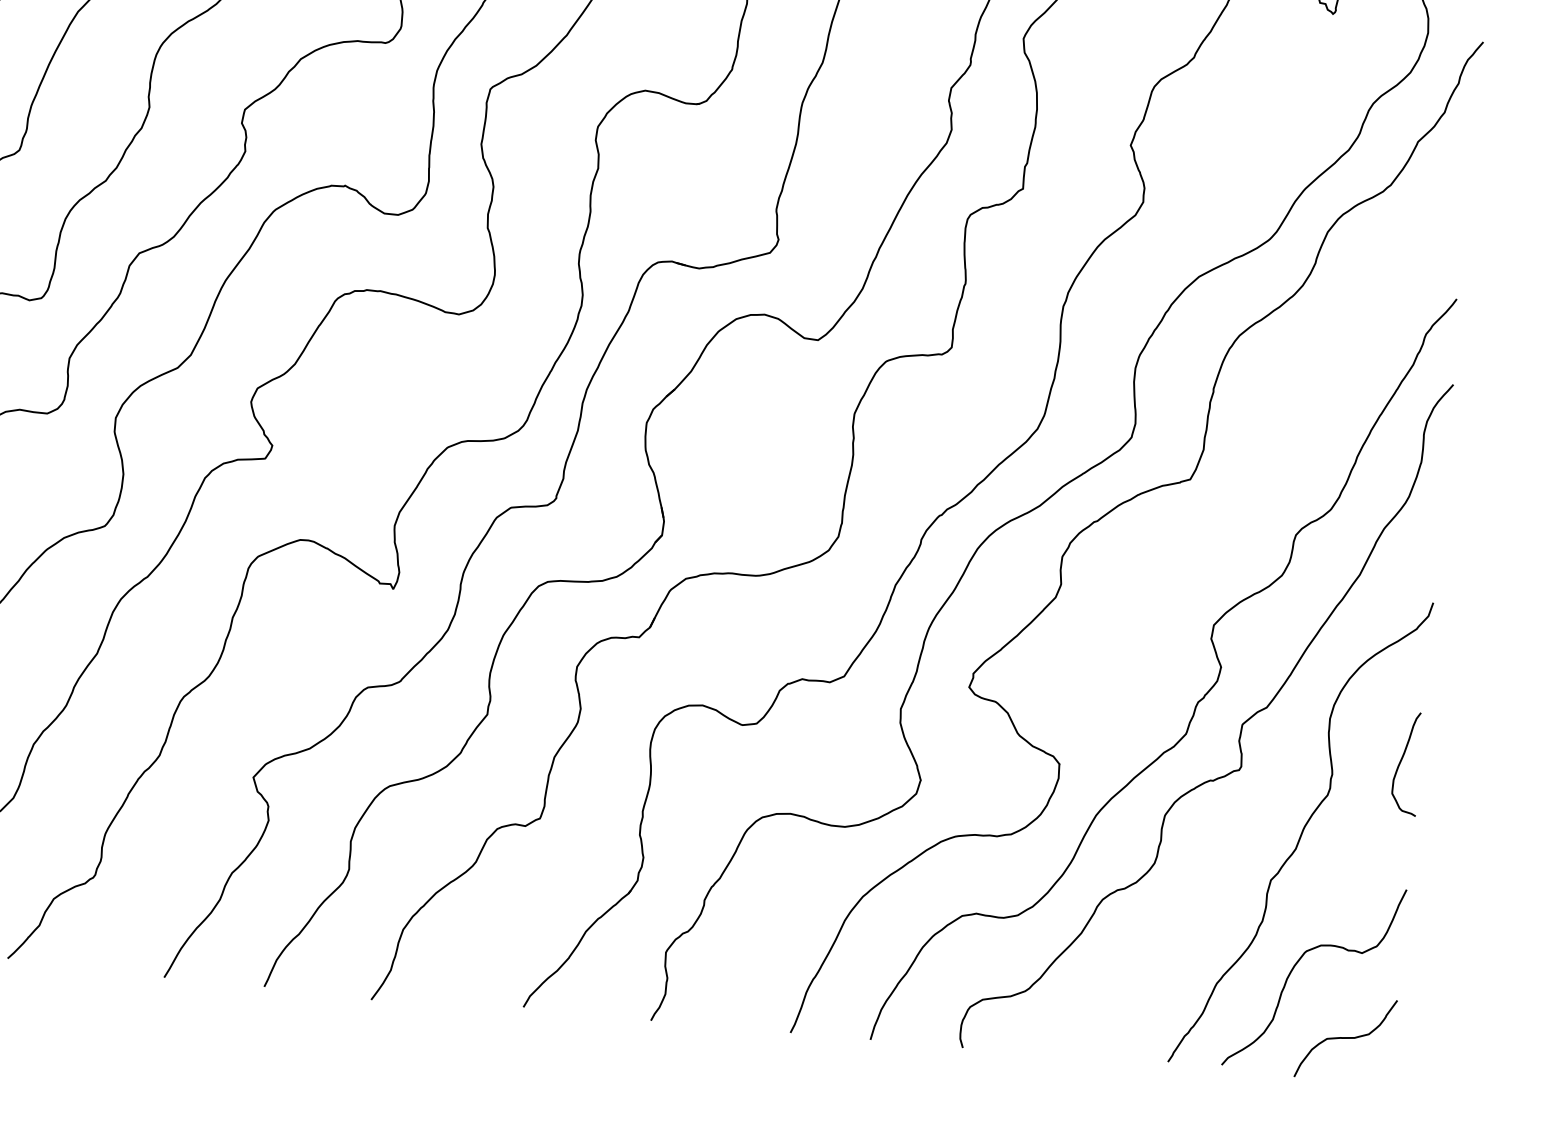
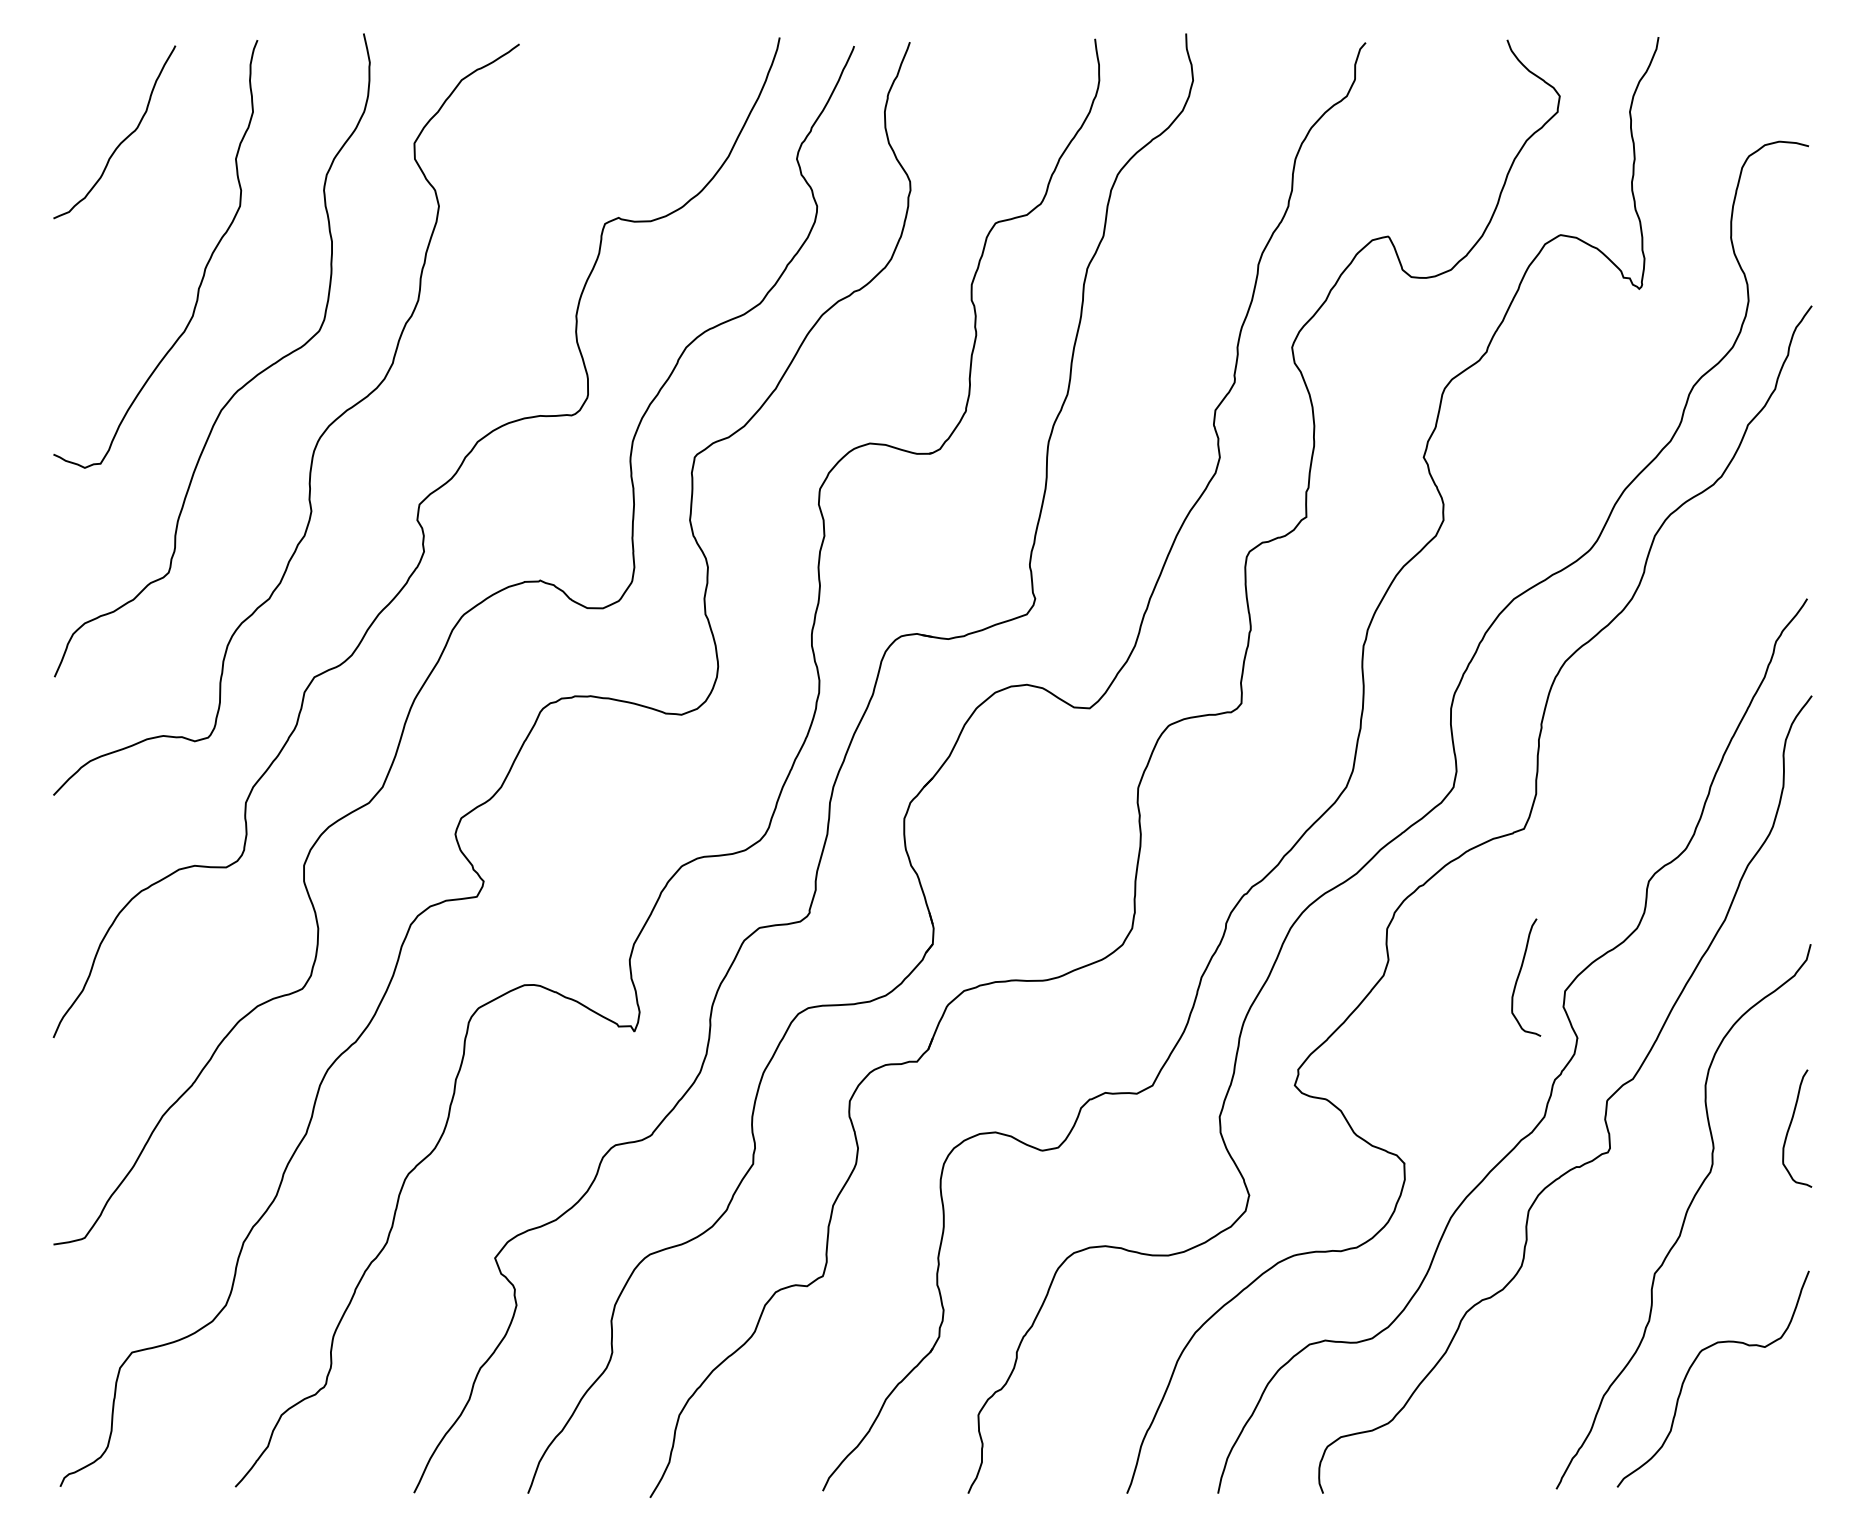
curve: (1174, 608) -> (1519, 976), added
curve: (1345, 1037) -> (1754, 1444), removed

